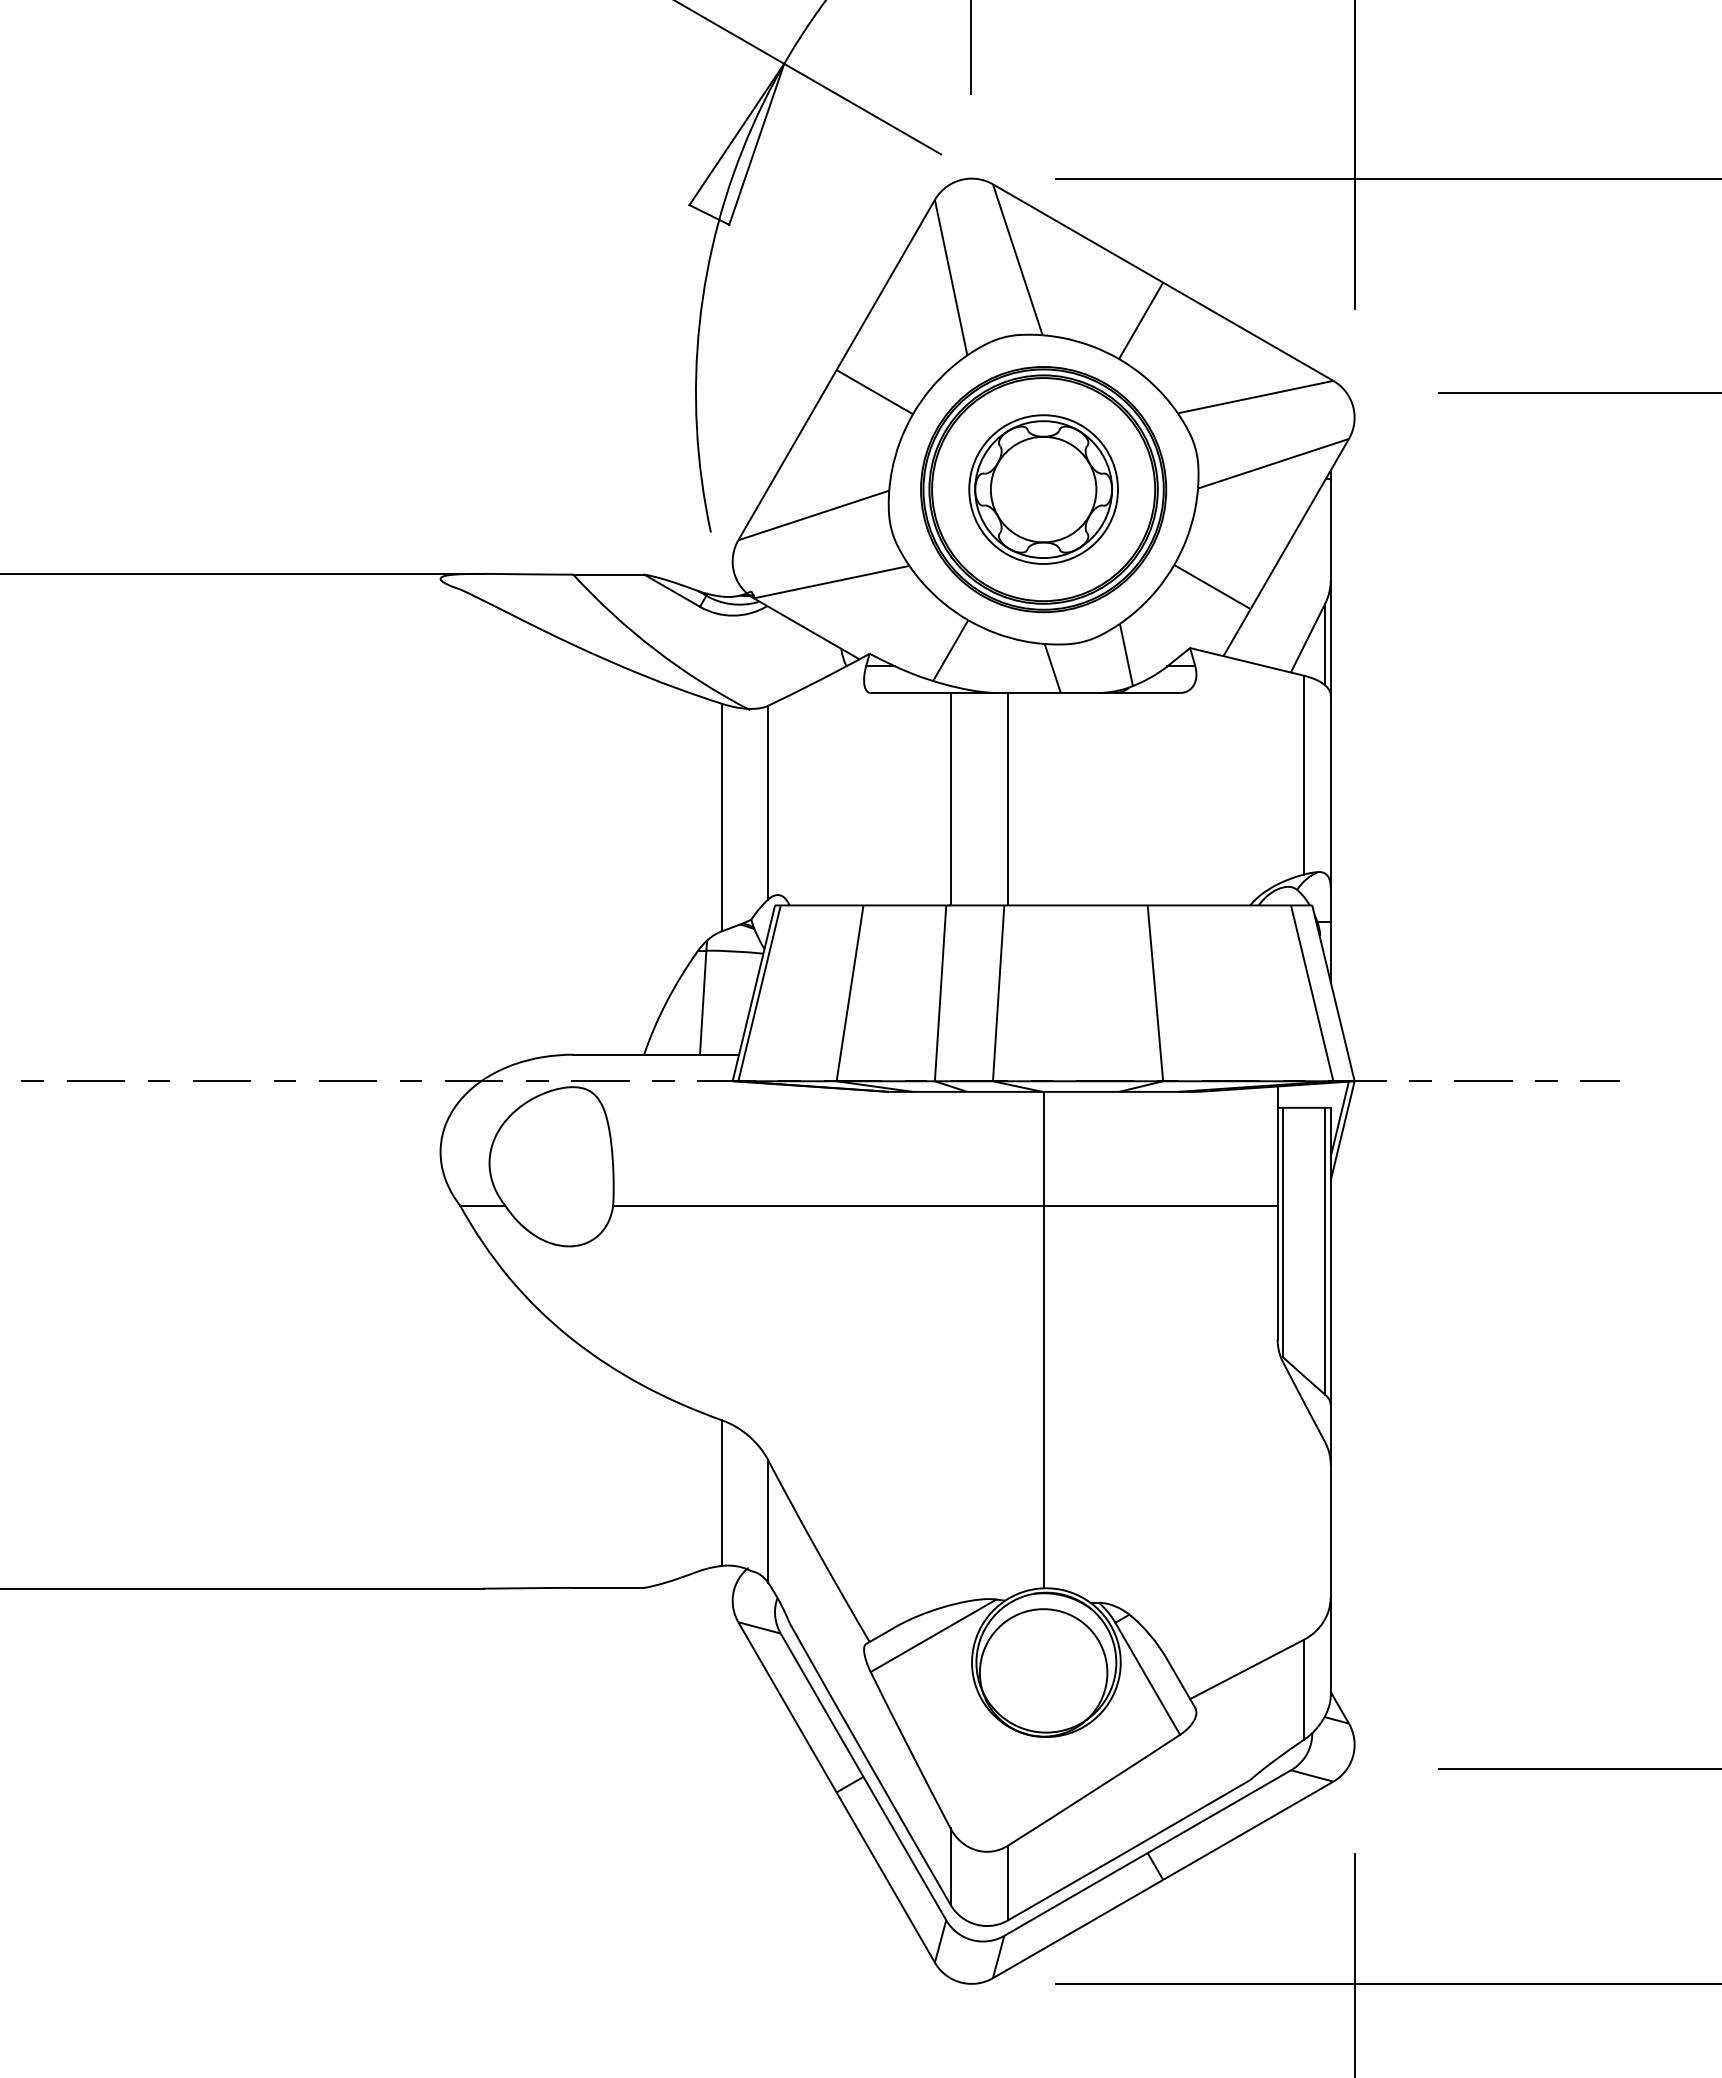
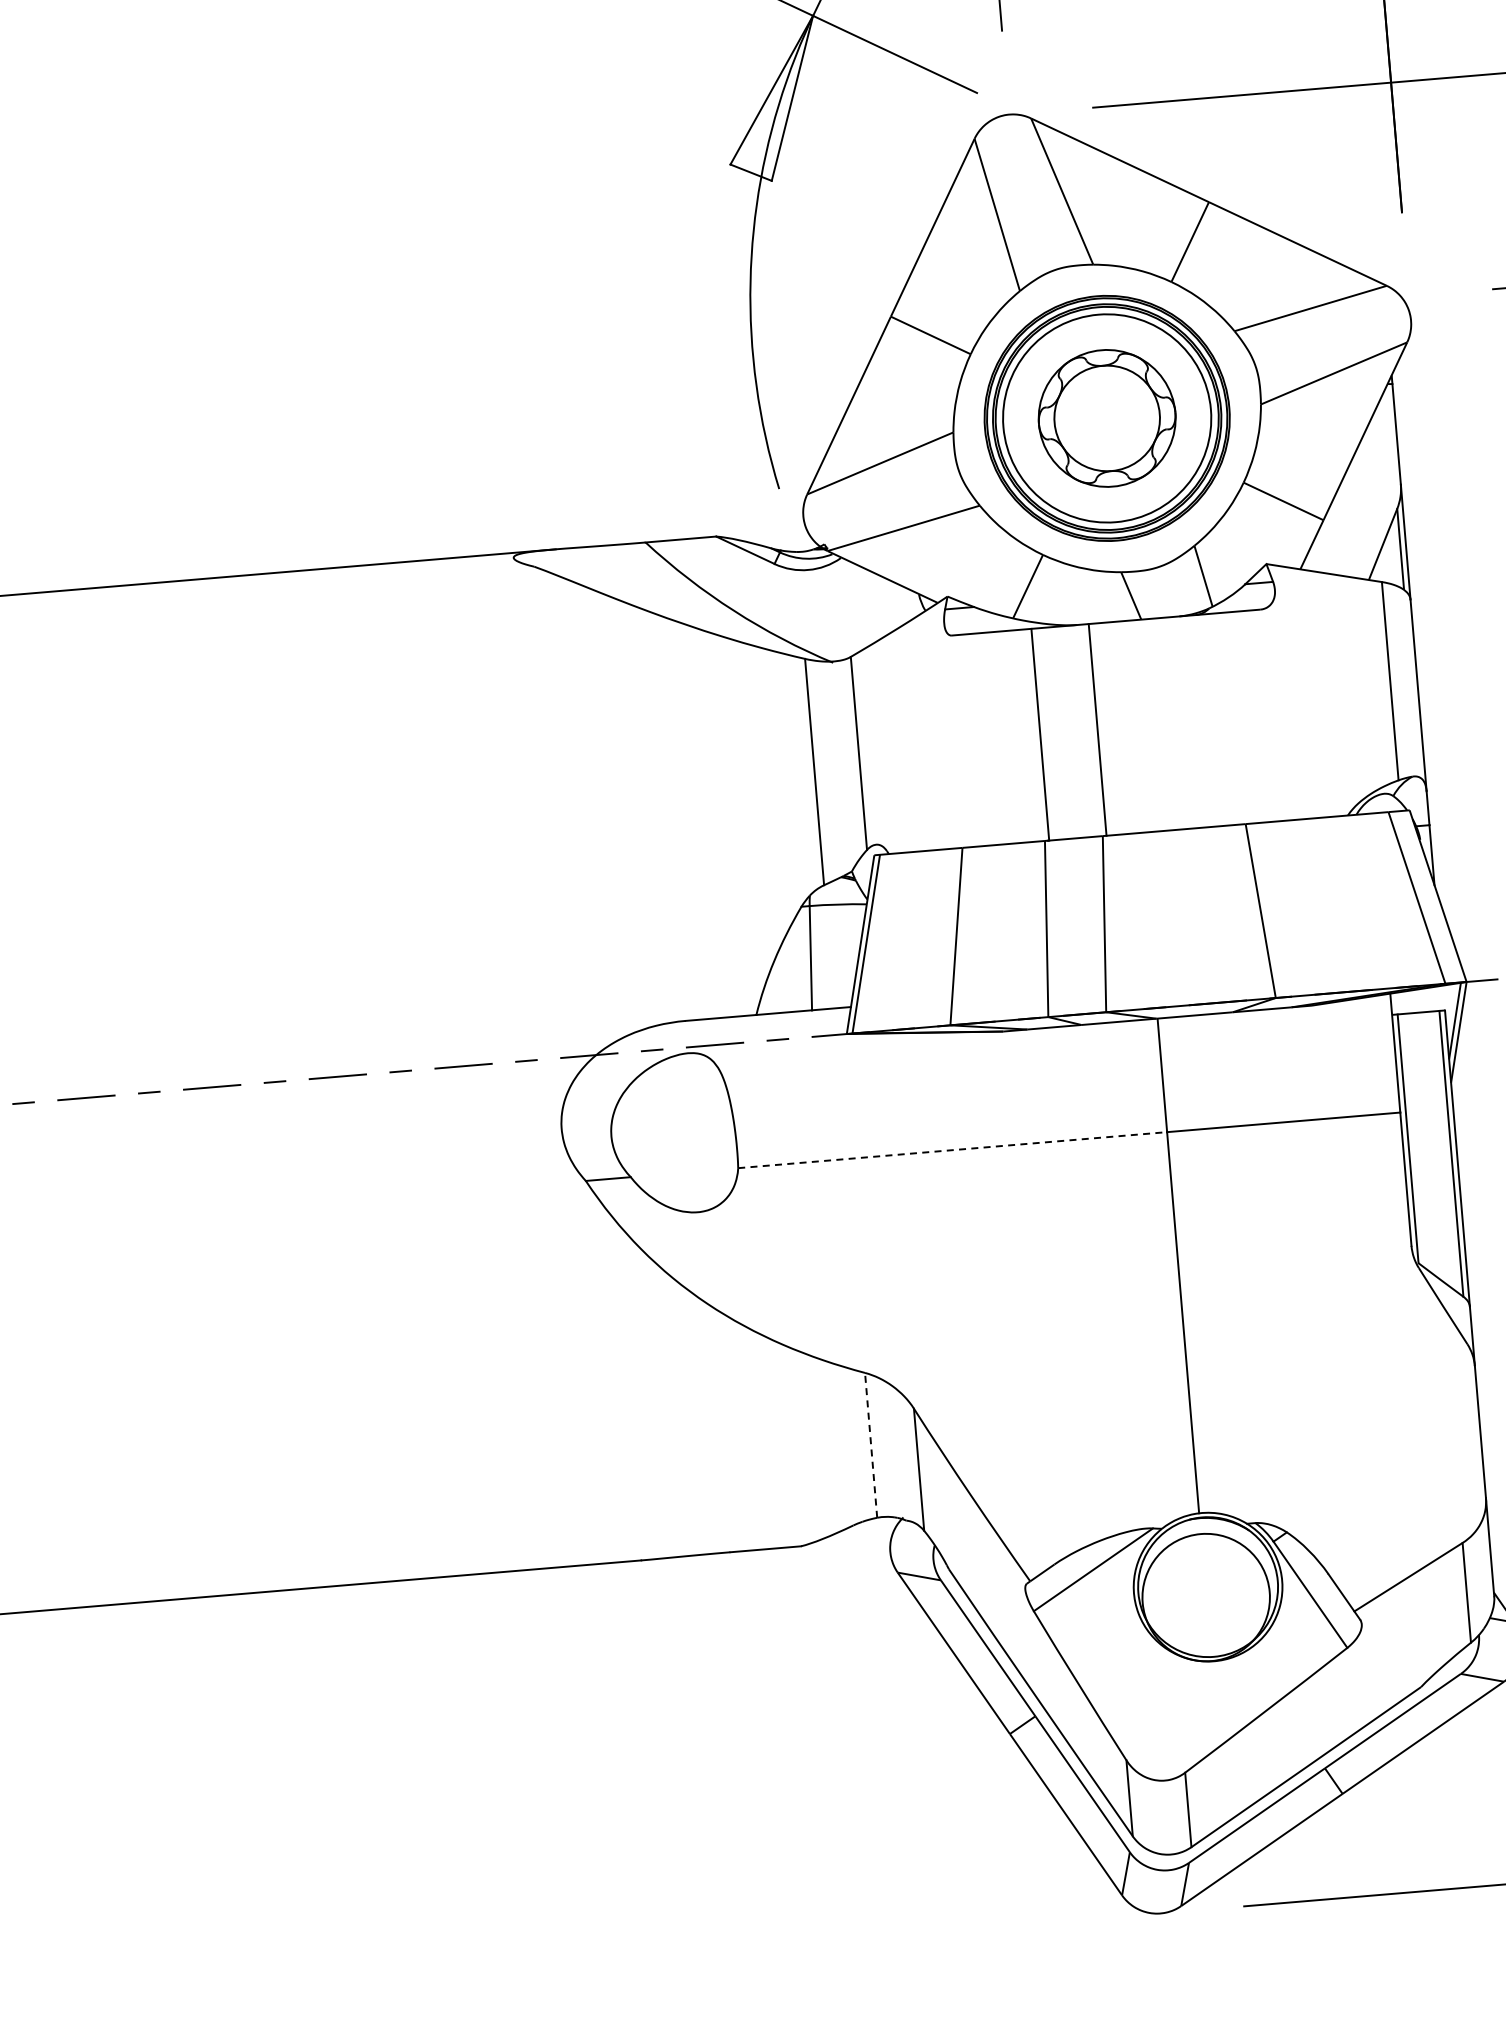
circle: (1043, 489) -> (1107, 418), size x1.4
line: (828, 1205) -> (952, 1149), solid -> dashed
line: (722, 1493) -> (871, 1445), solid -> dashed

